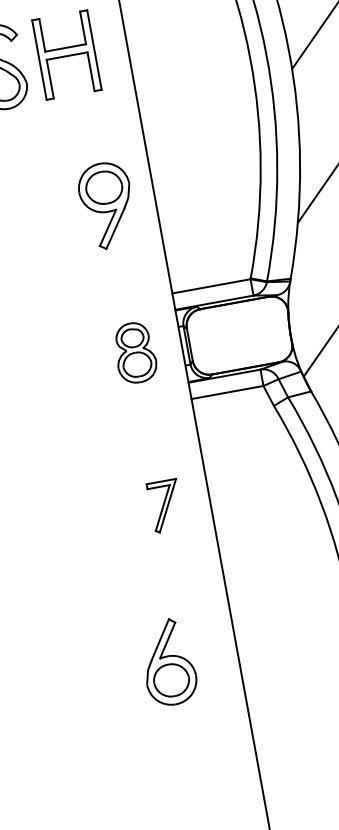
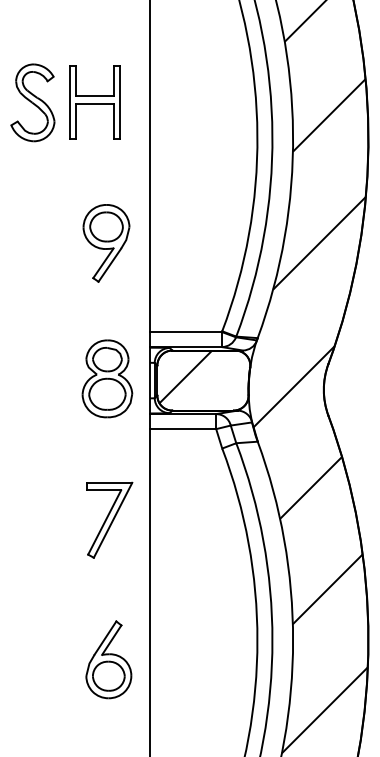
hatch: (219, 334) -> (185, 376), added
part: (135, 352) -> (107, 378), size x1.43
part: (165, 505) -> (109, 519), size x1.67
part: (167, 662) -> (108, 659), moved

